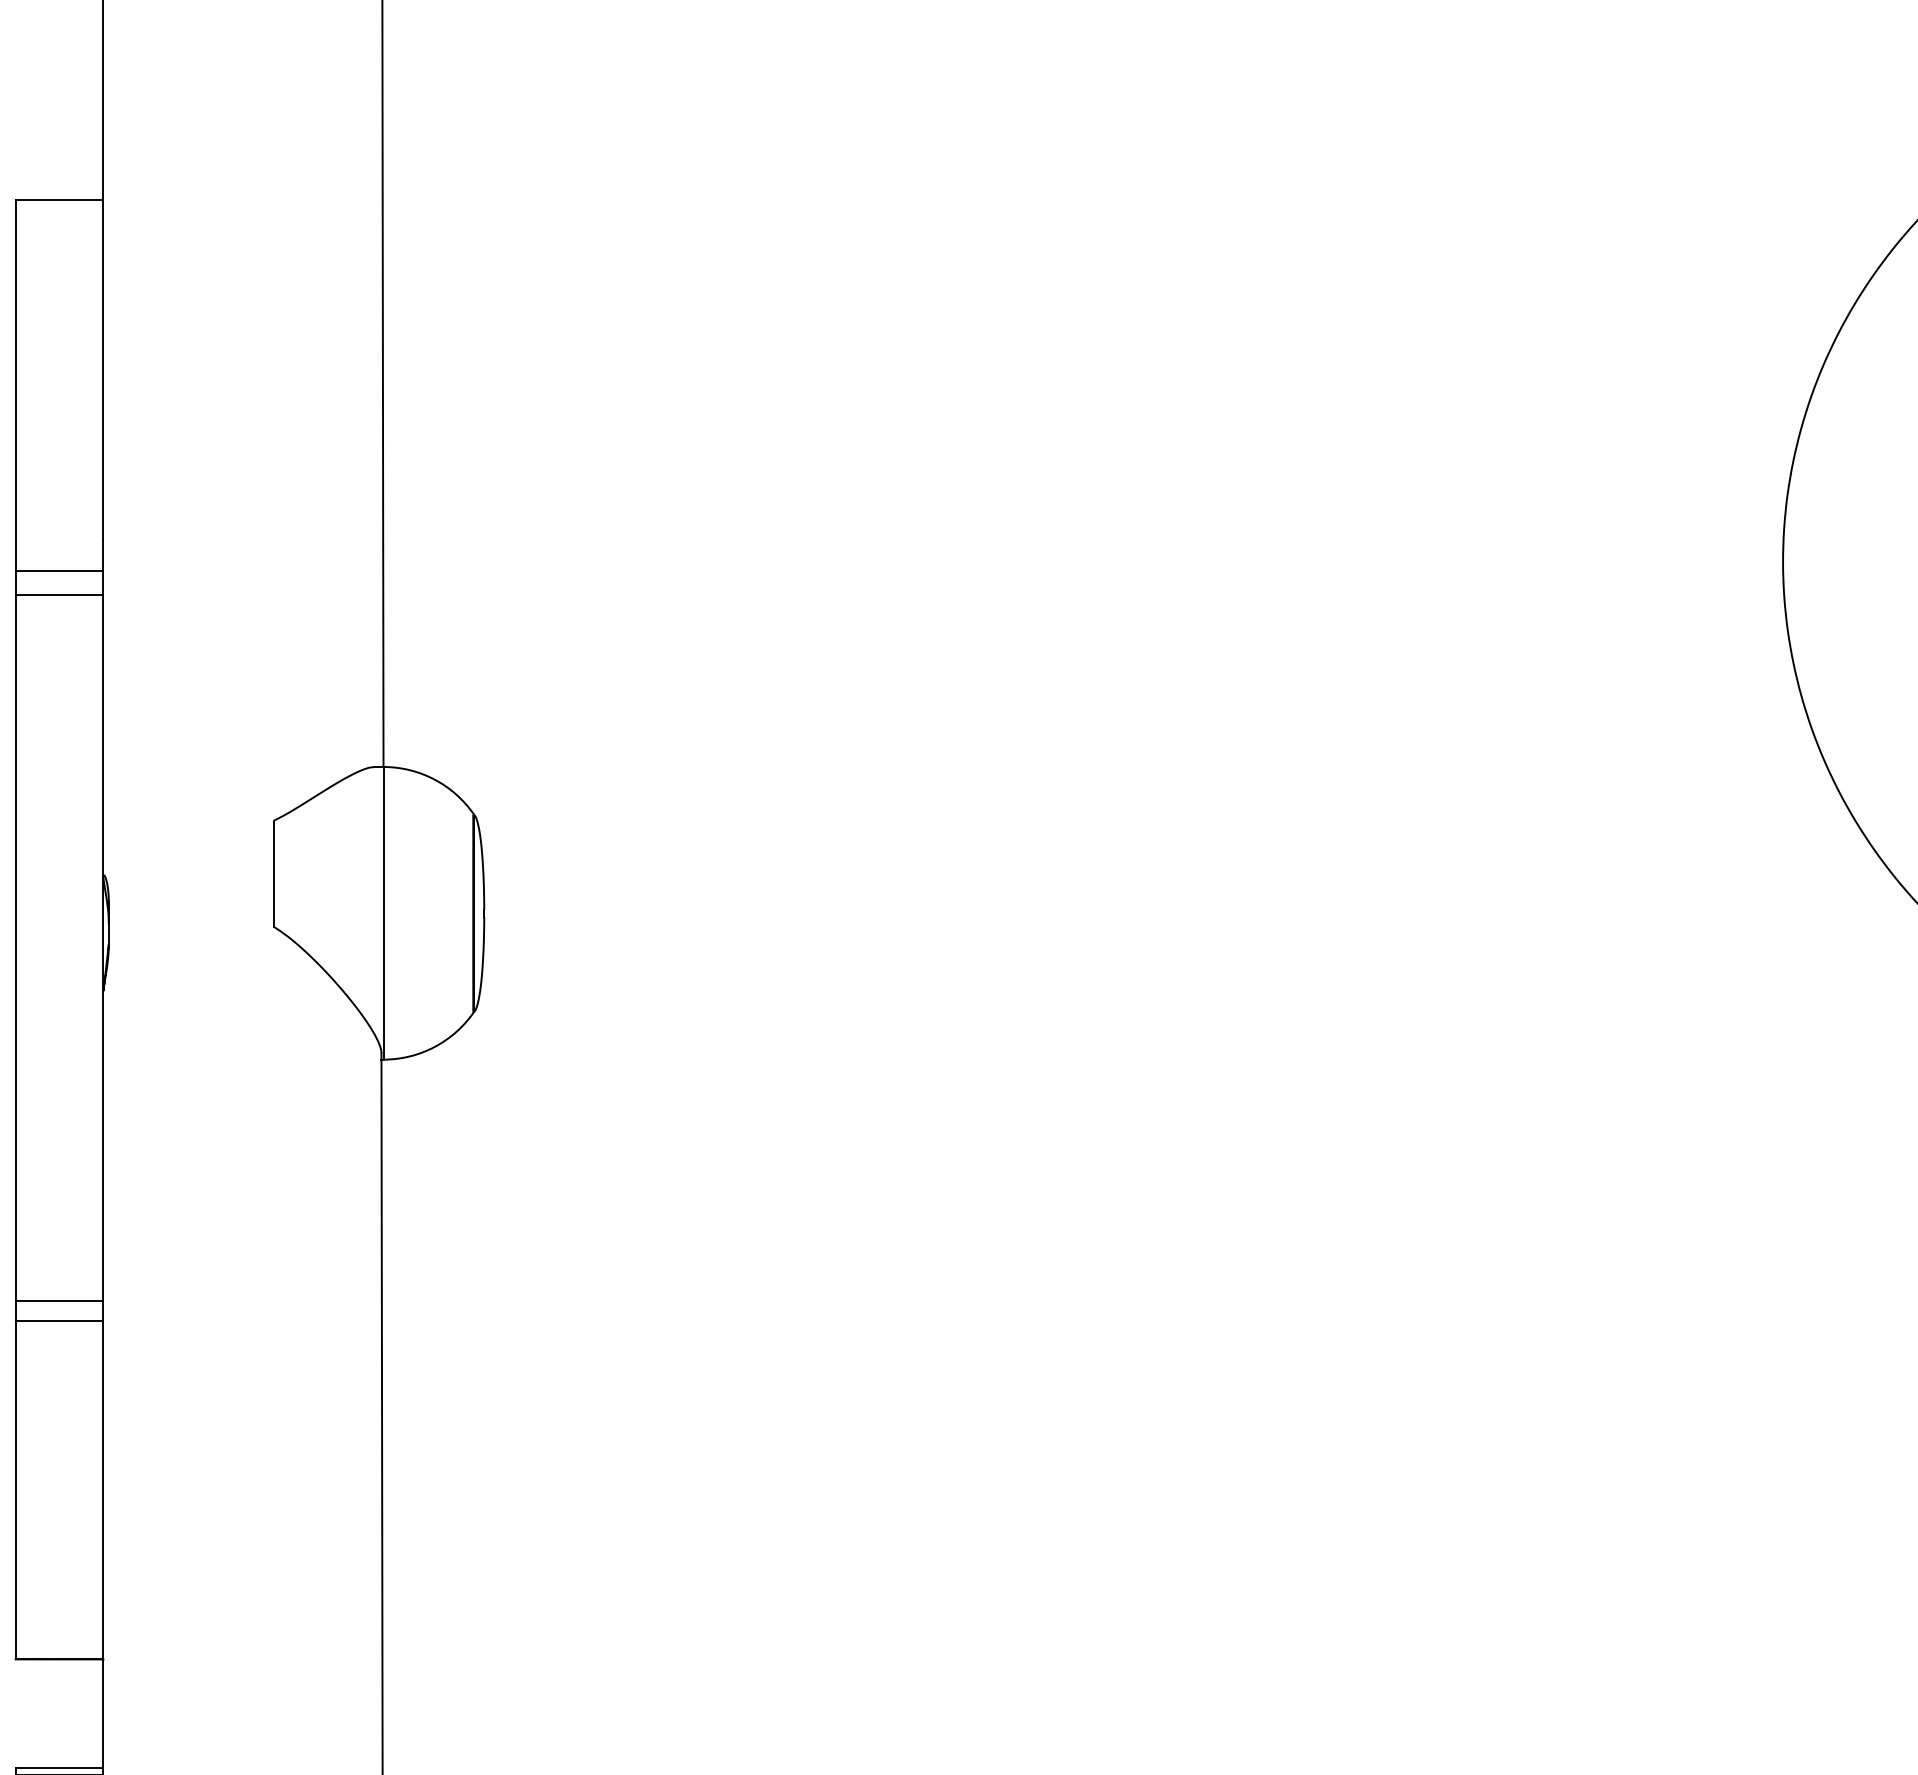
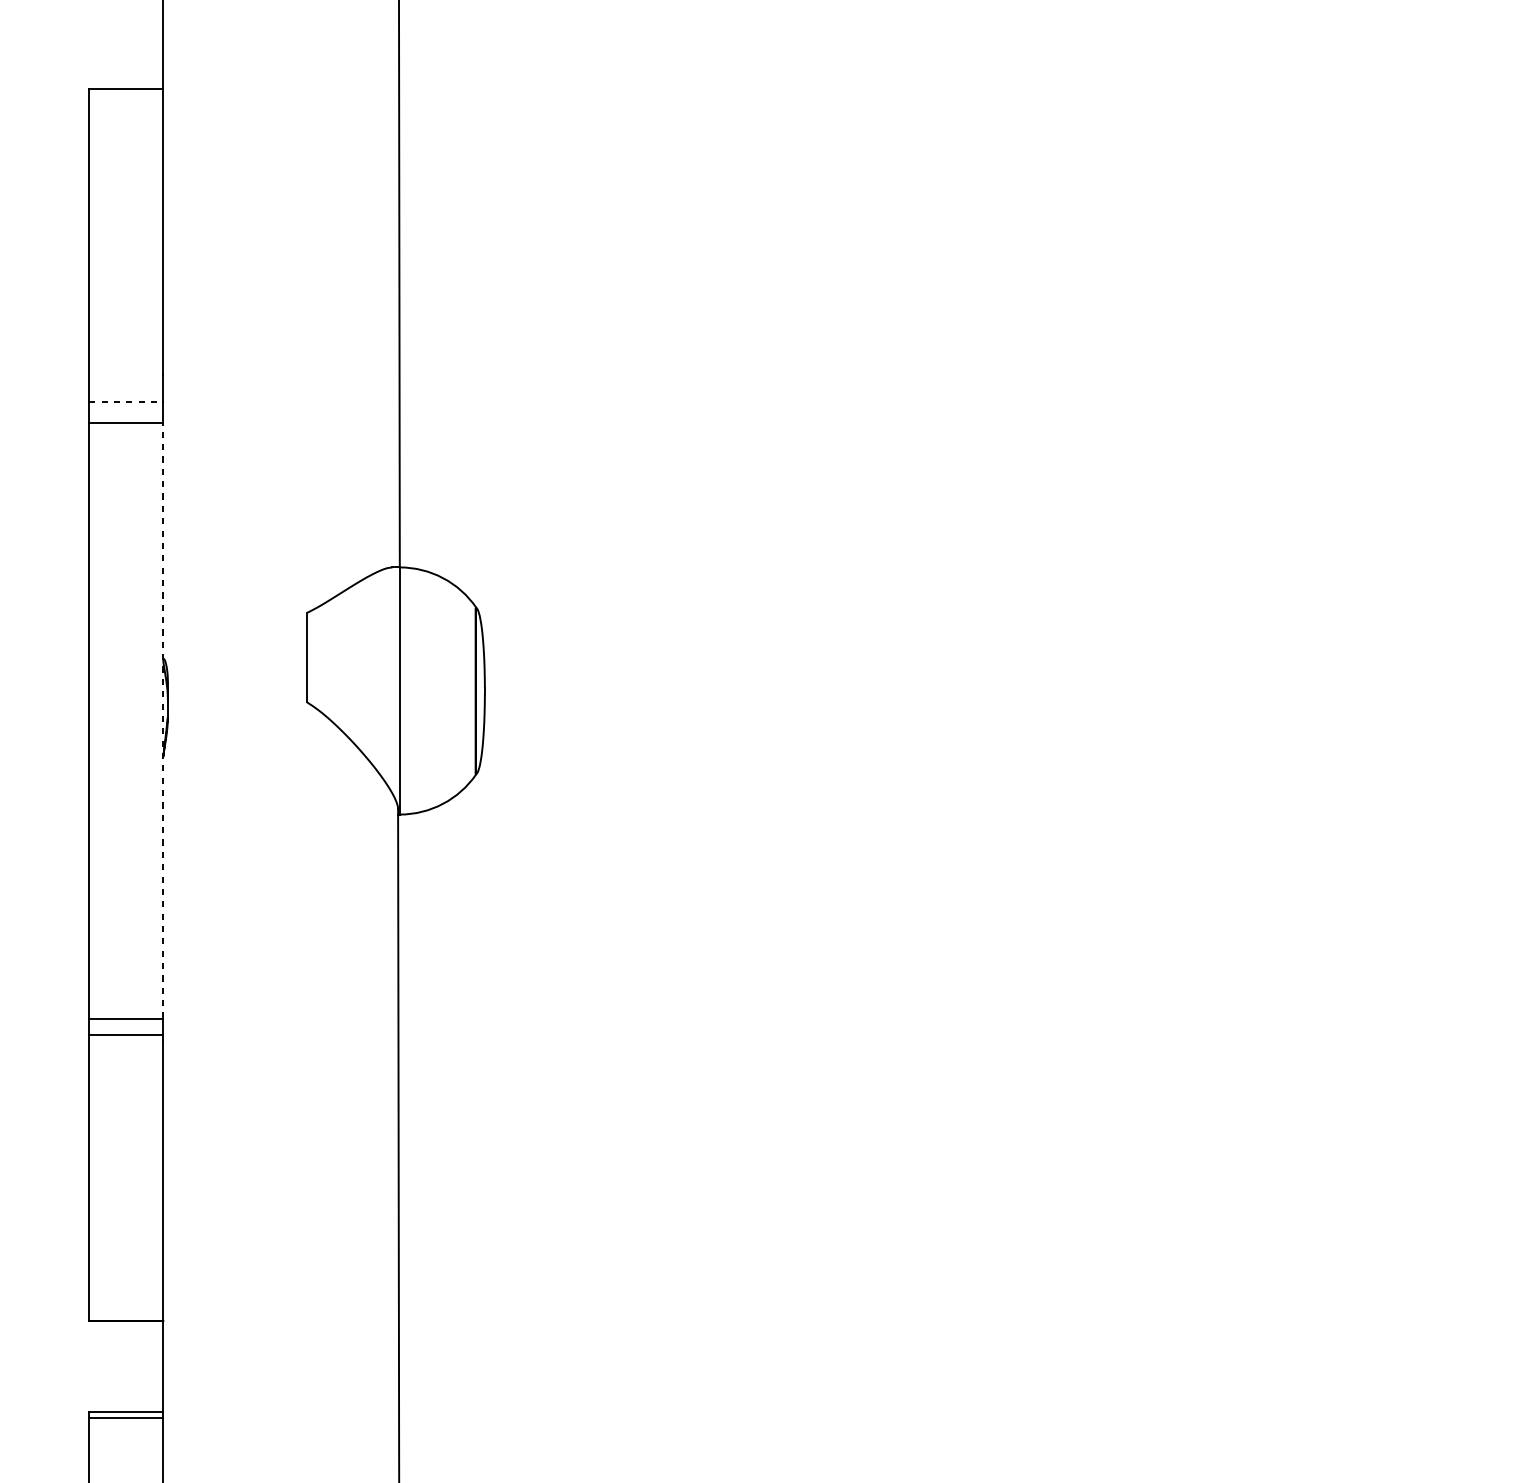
line: (59, 570) -> (126, 401), solid -> dashed
line: (103, 948) -> (163, 720), solid -> dashed

